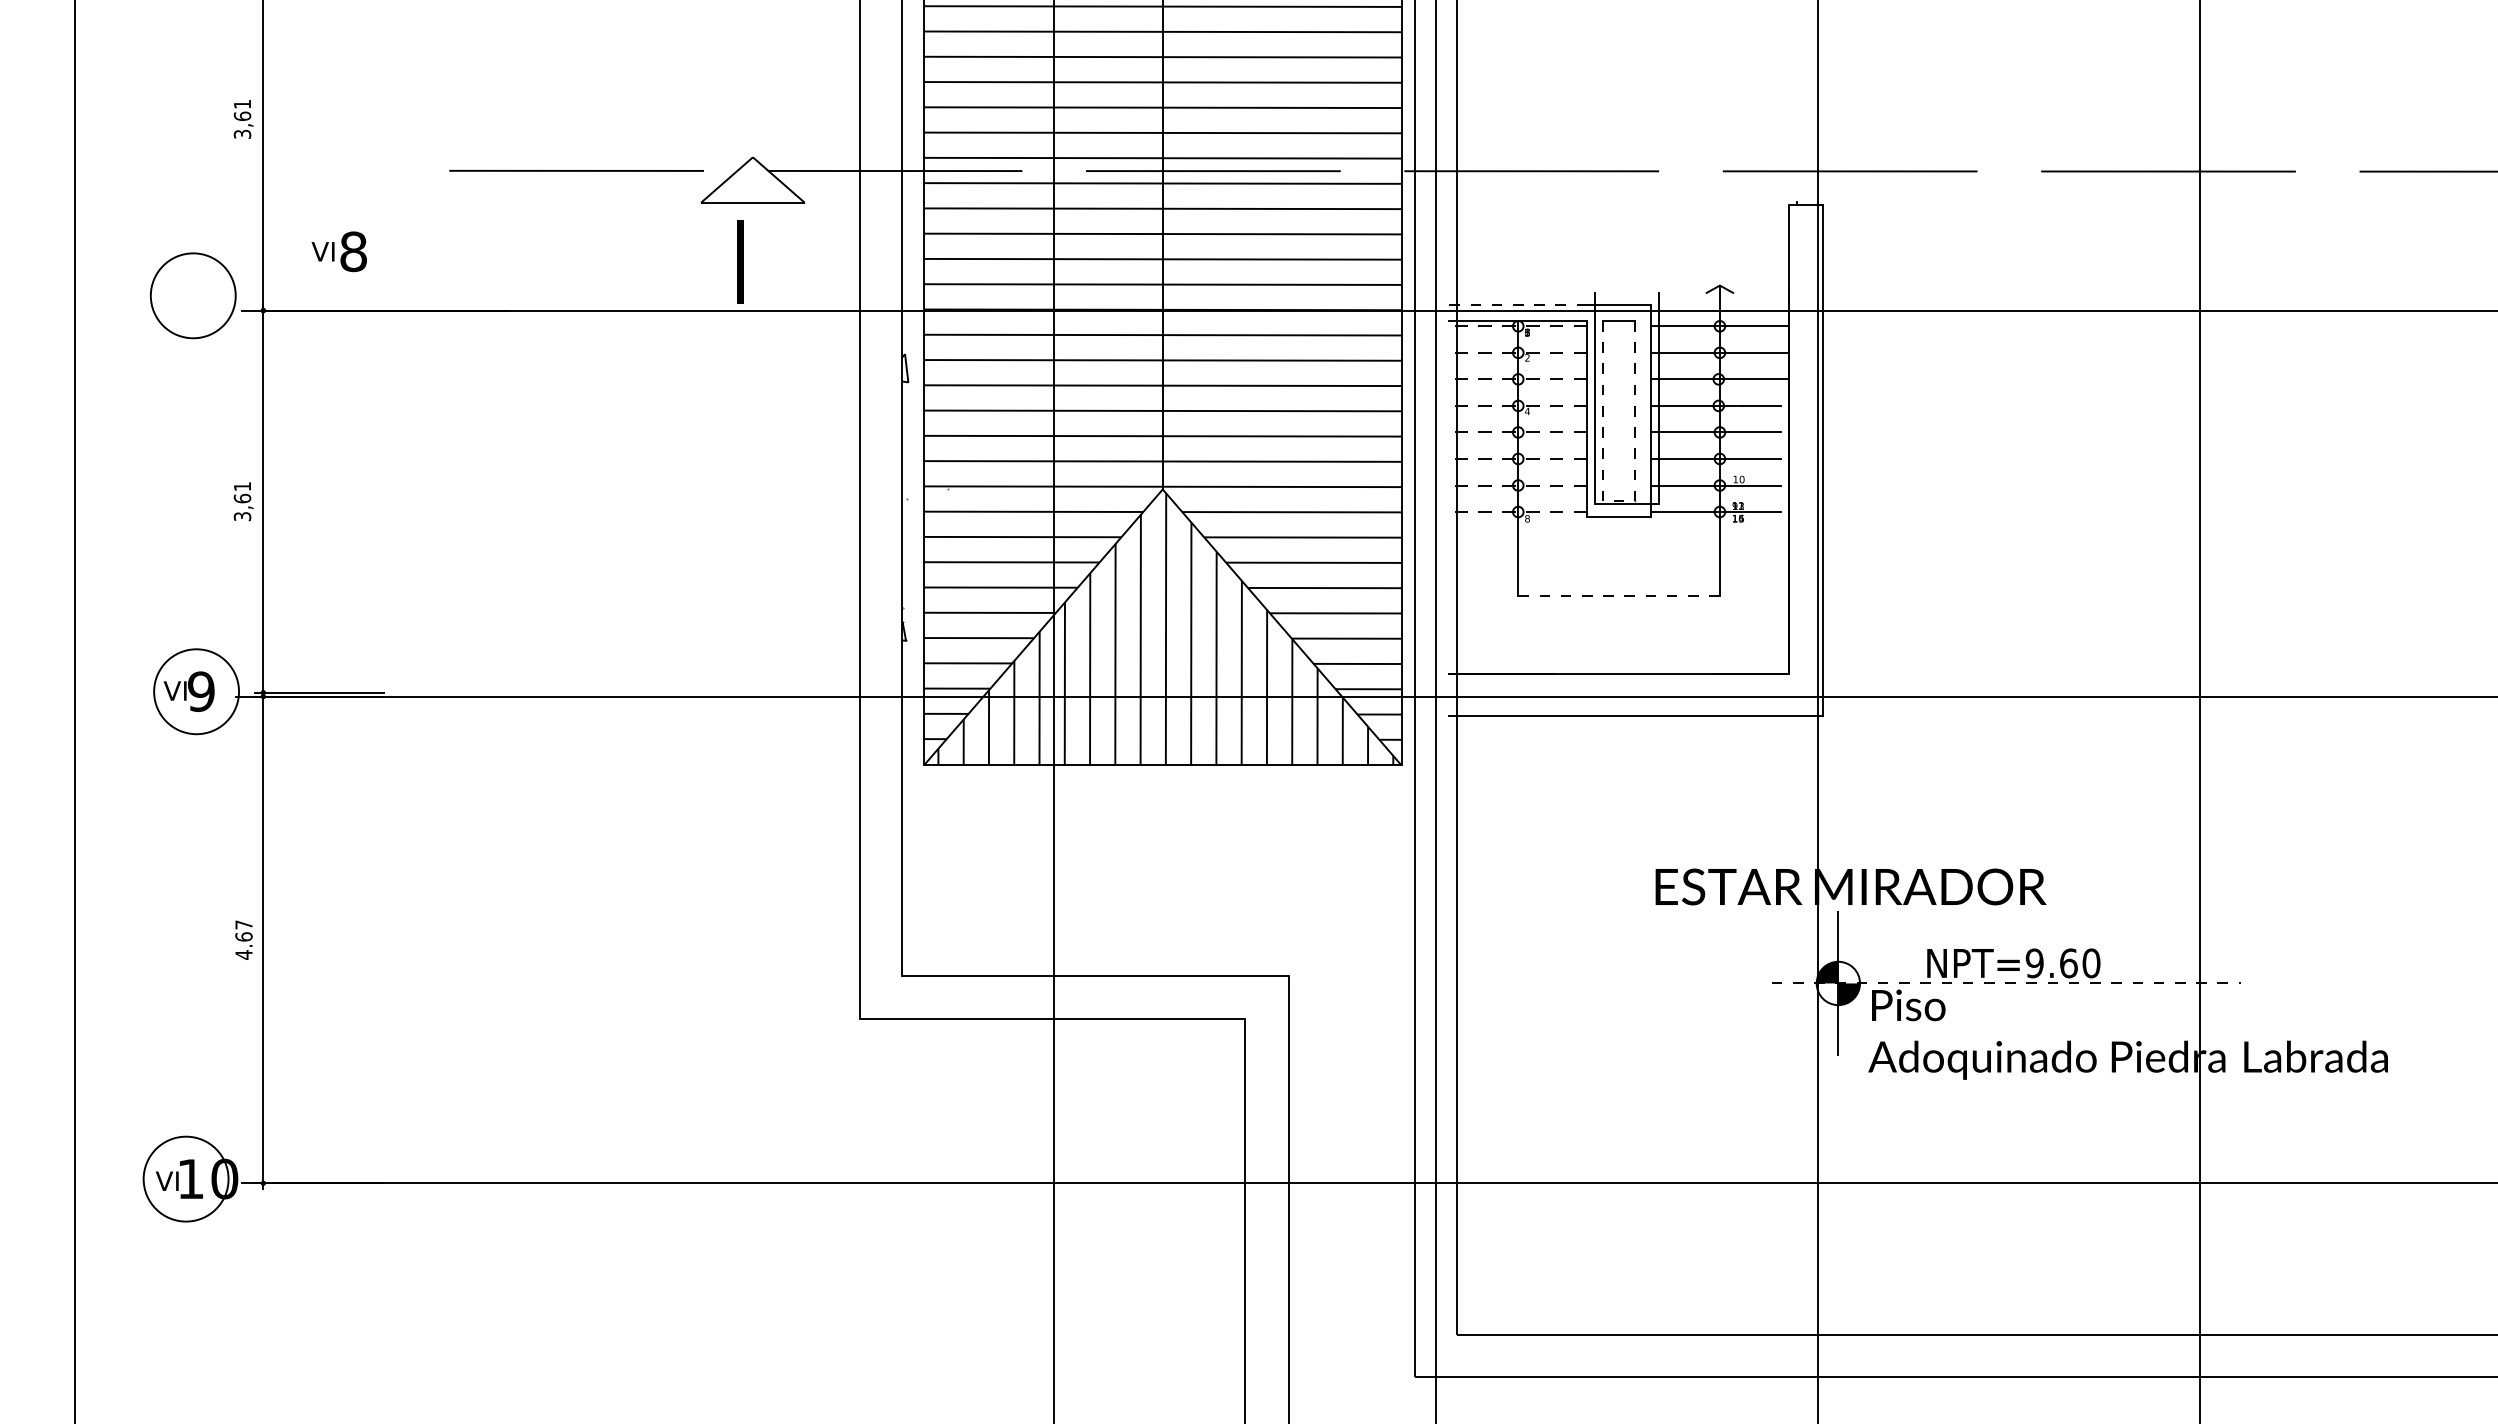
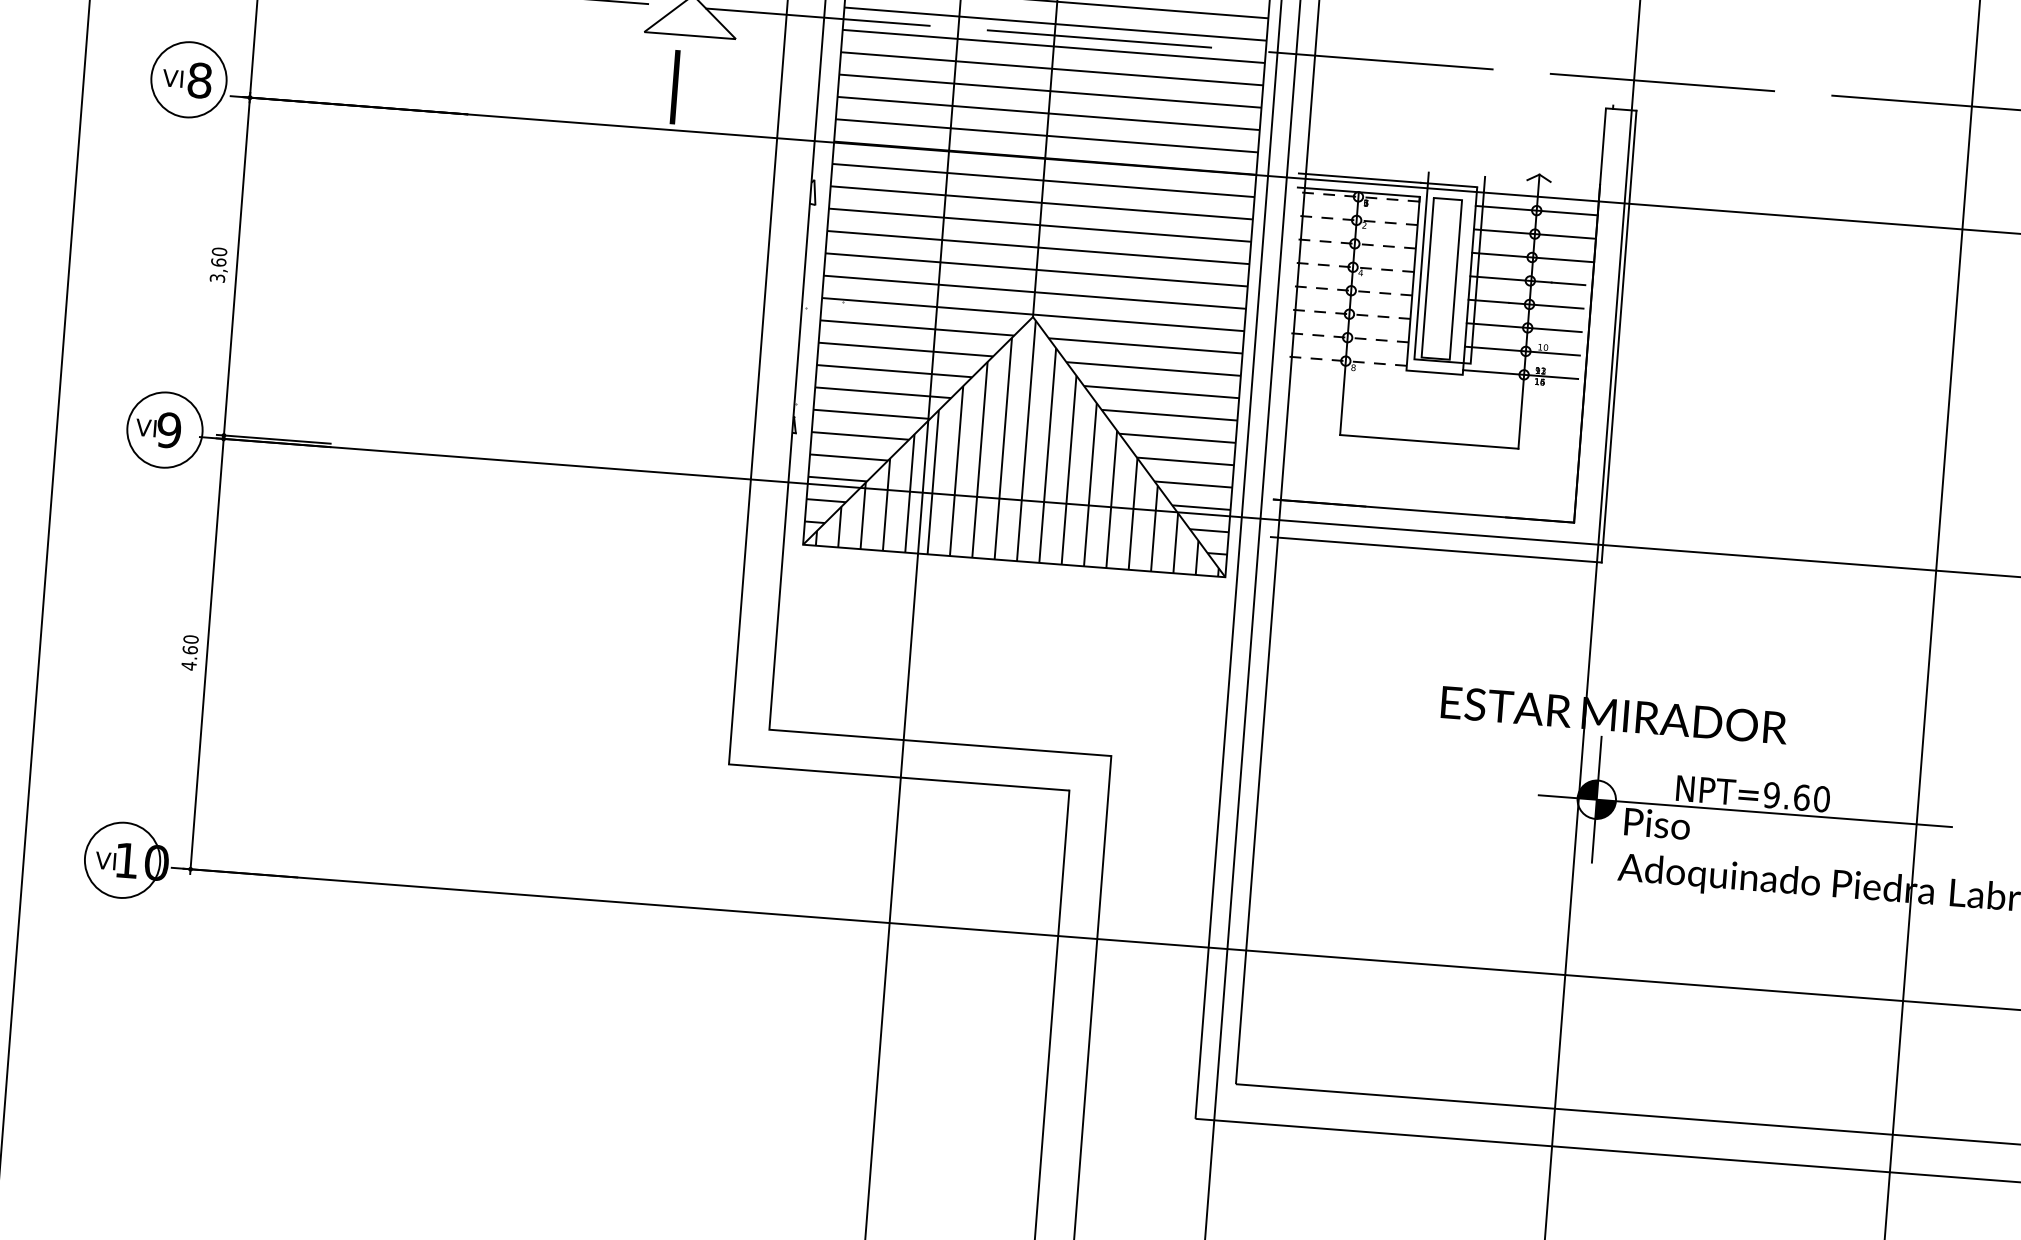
text: (338, 251) -> (186, 79), moved
line: (1518, 305) -> (1360, 178), dashed -> solid
text: (242, 486) -> (219, 251), 3,61 -> 3,60
line: (1619, 501) -> (1436, 358), dashed -> solid
line: (1619, 595) -> (1429, 441), dashed -> solid
text: (243, 924) -> (190, 639), 4.67 -> 4.60
line: (2006, 983) -> (1745, 811), dashed -> solid

